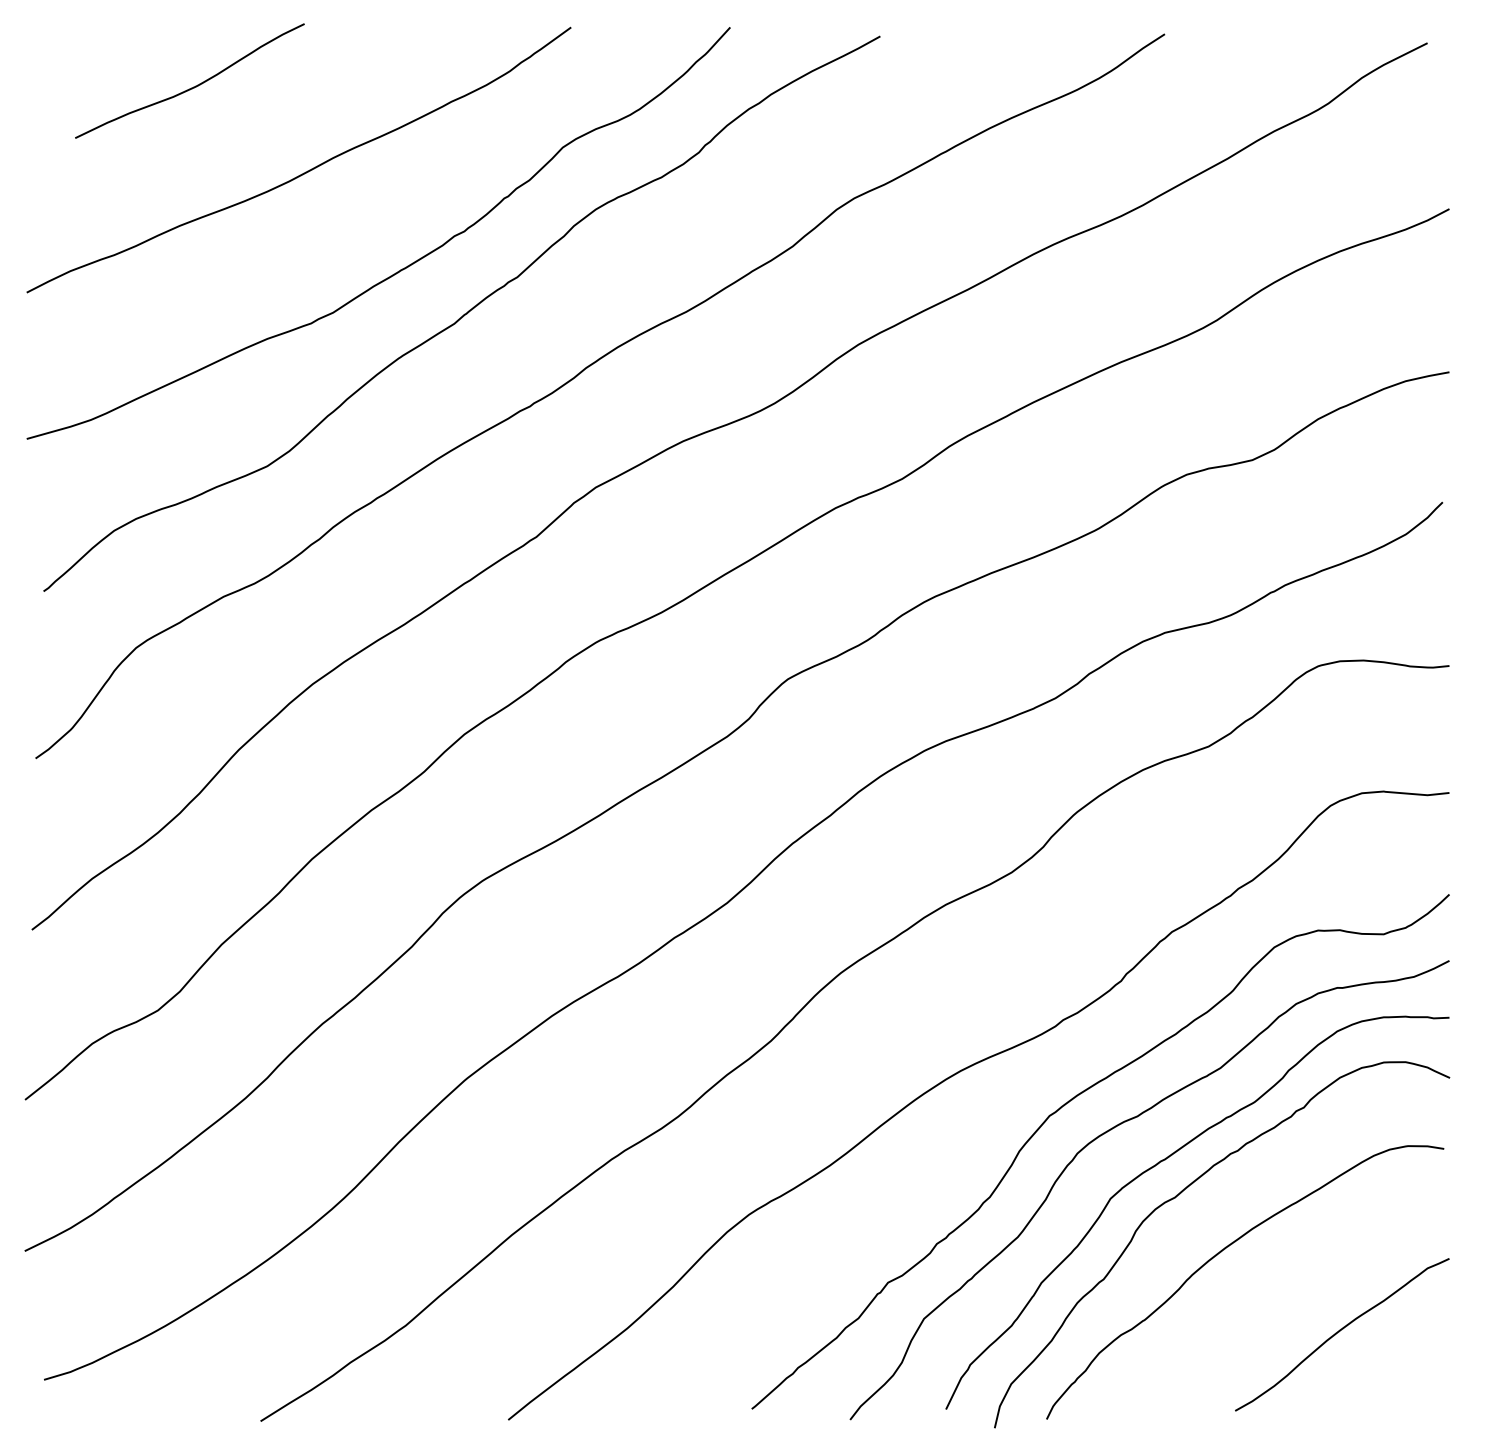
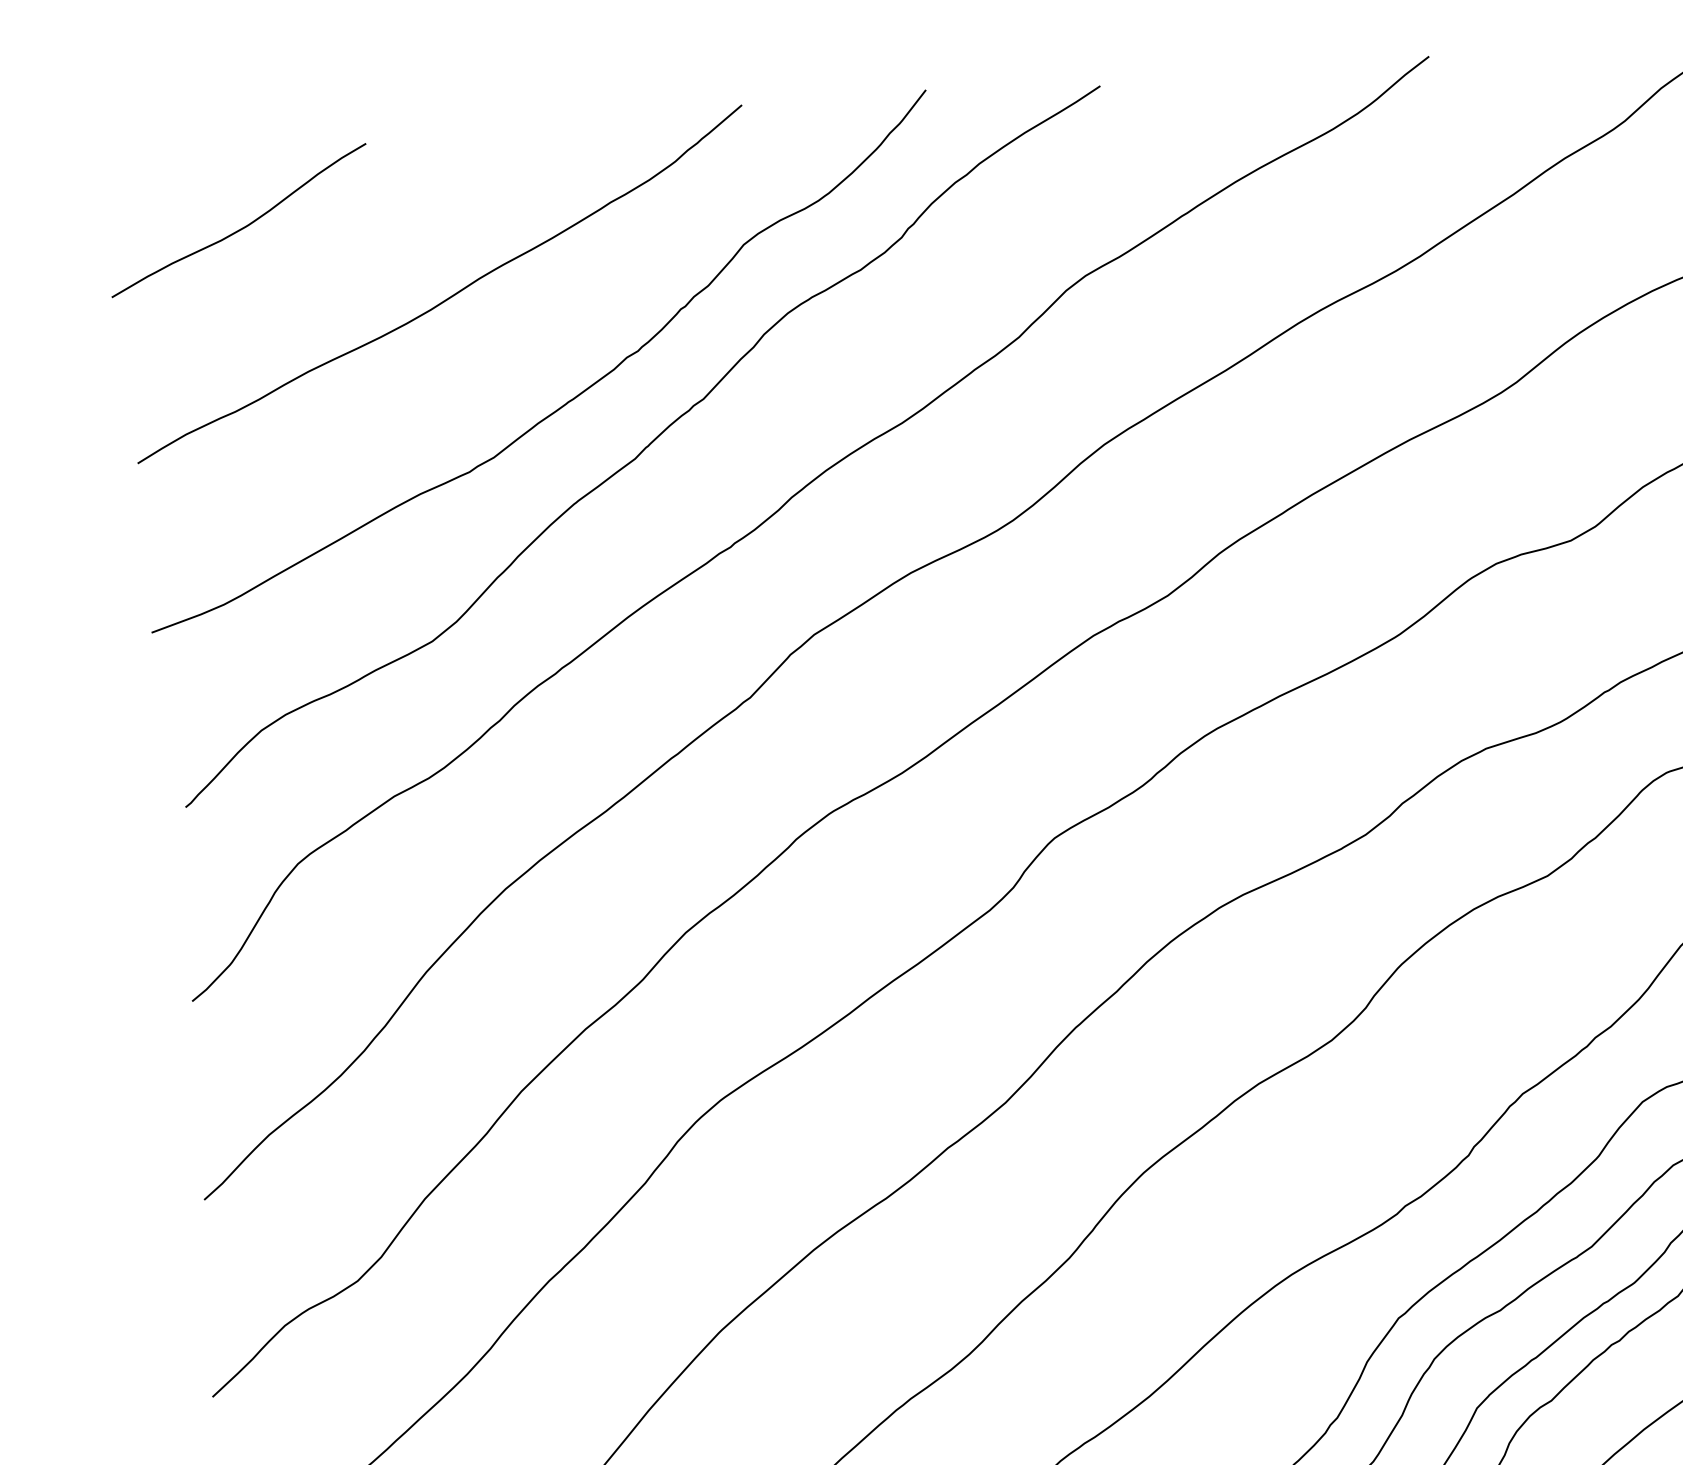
curve: (193, 86) -> (243, 226), moved

